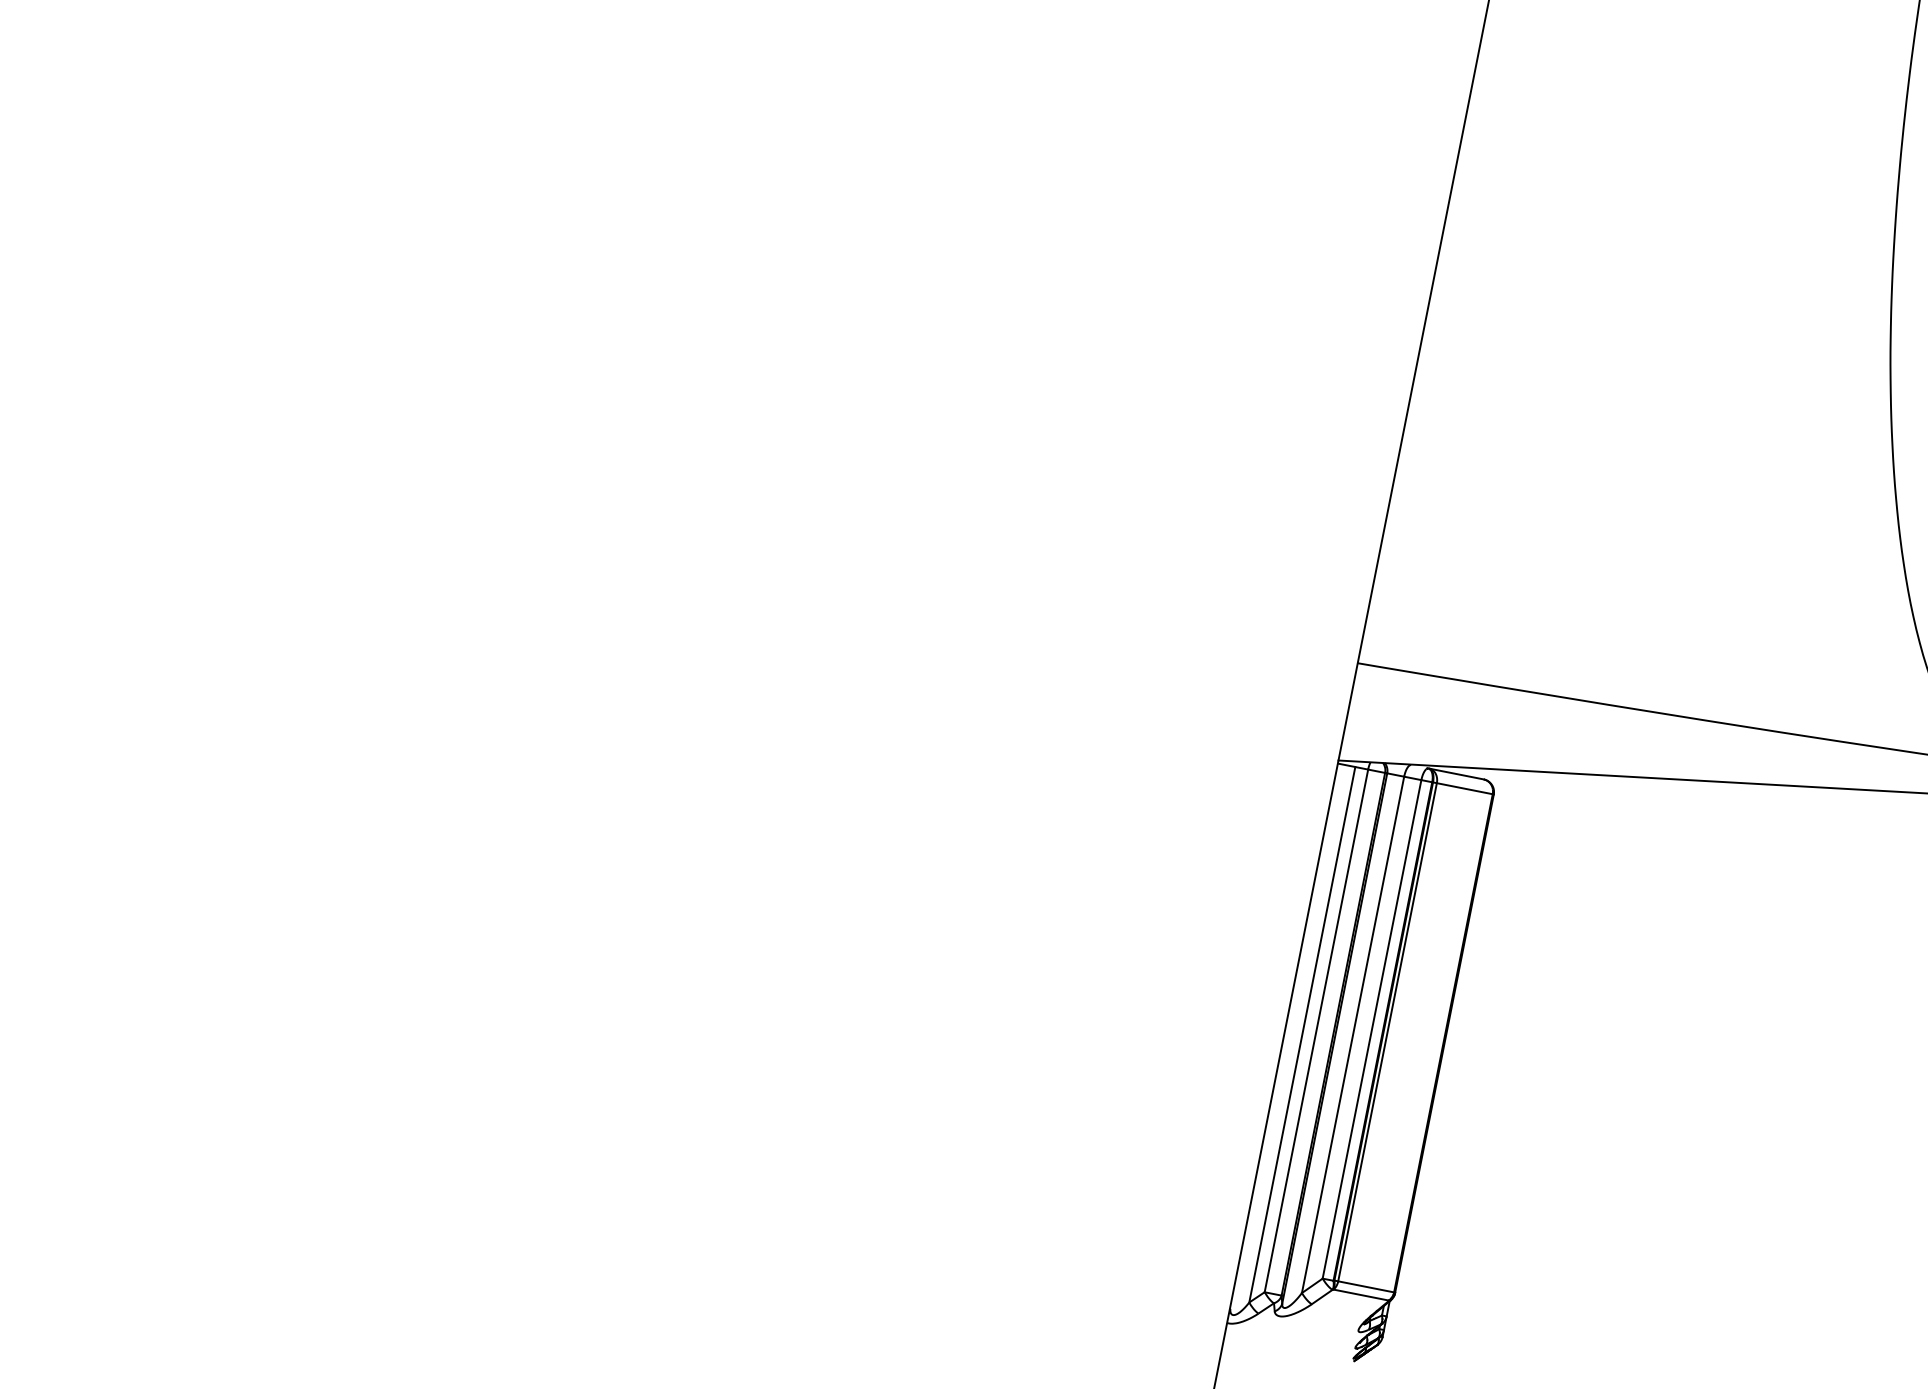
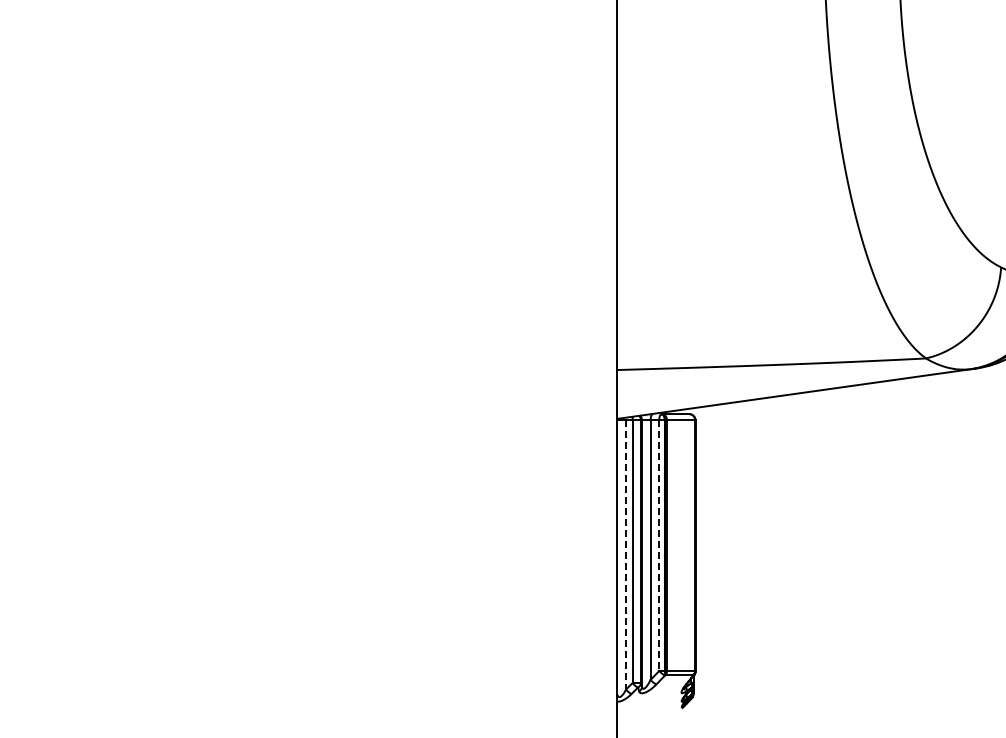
line: (1372, 1031) -> (659, 546), solid -> dashed
line: (1303, 1035) -> (626, 555), solid -> dashed

